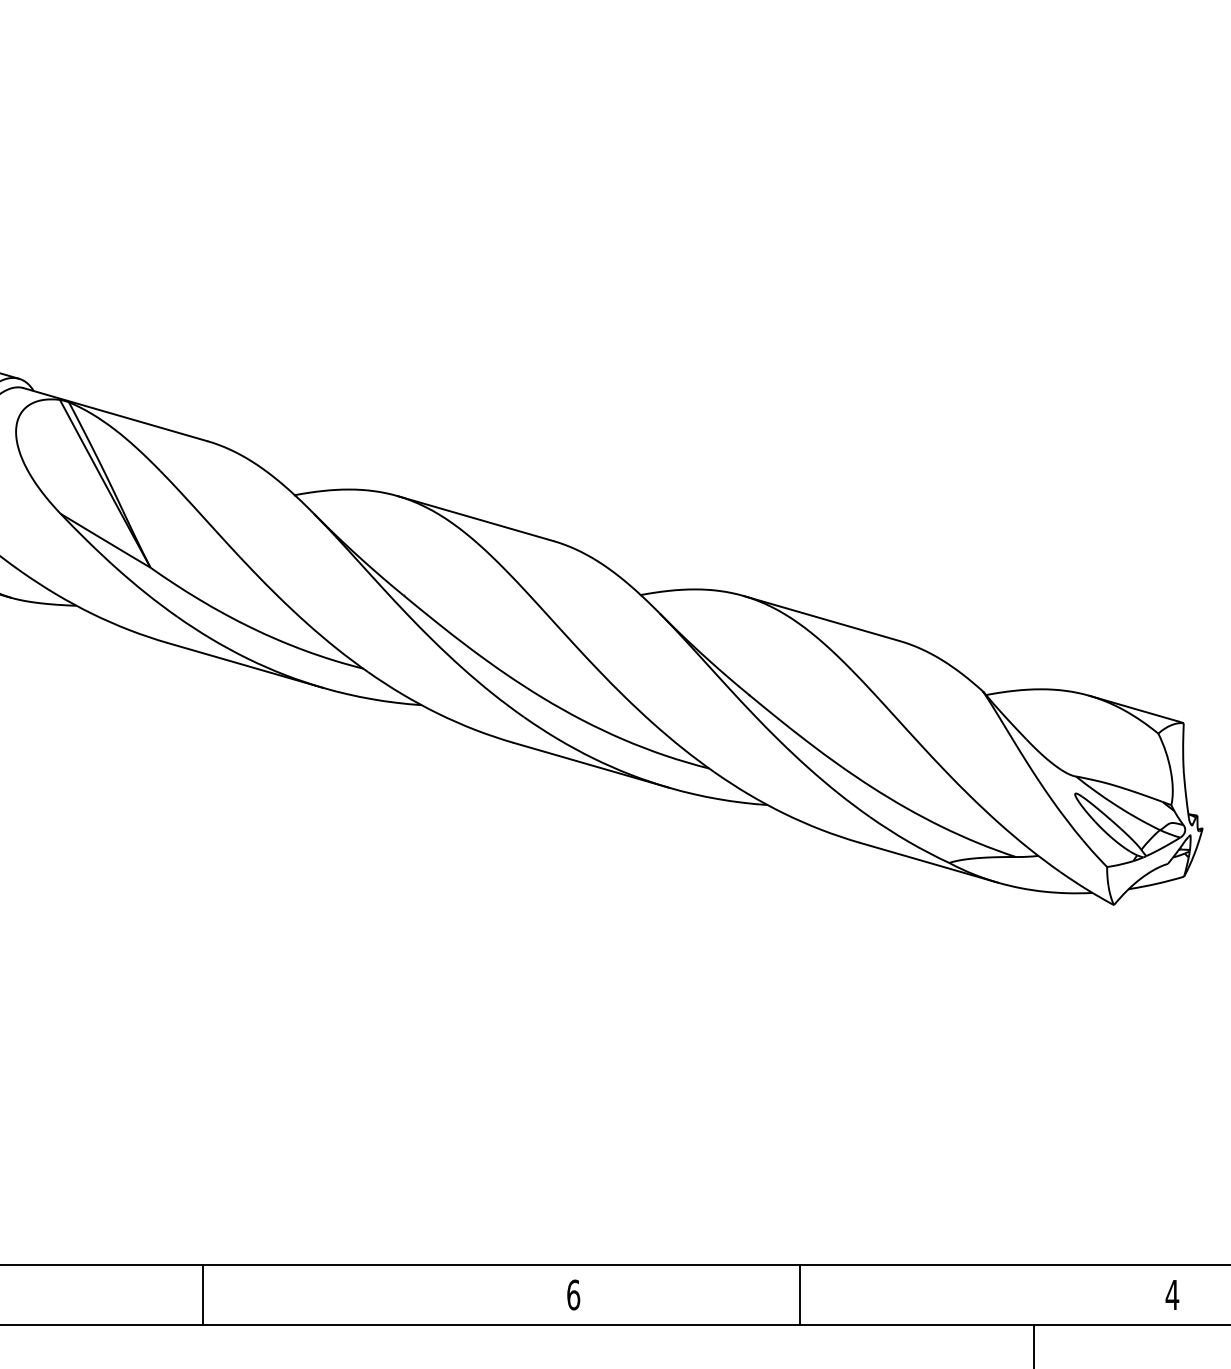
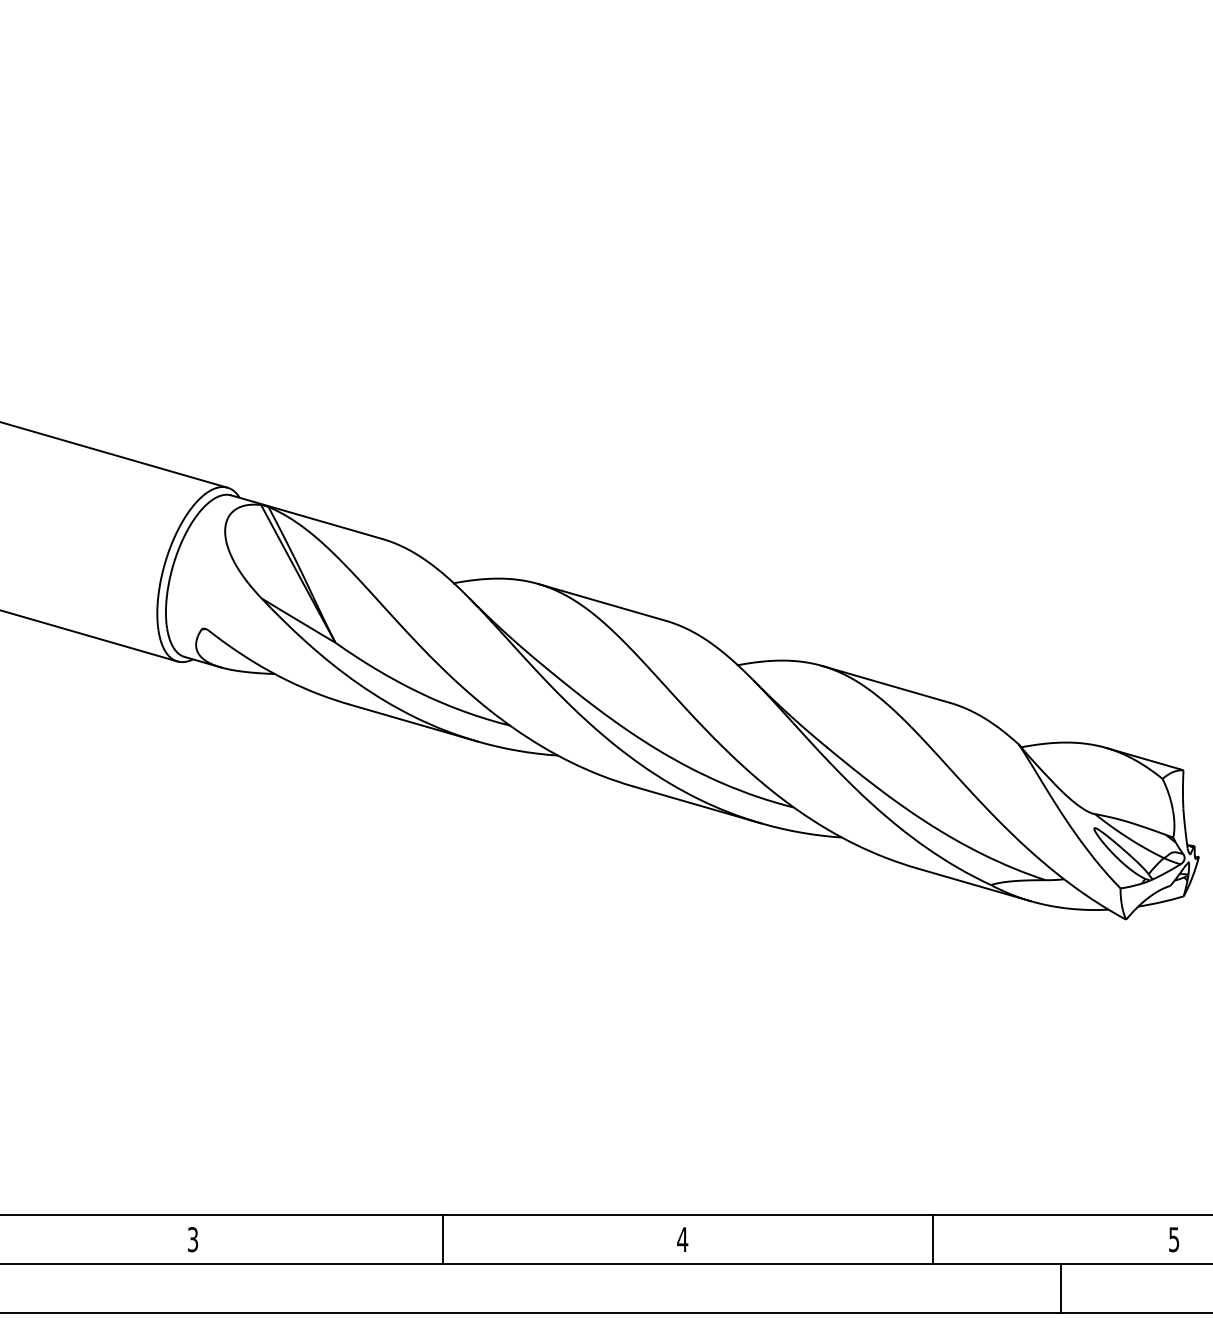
line: (202, 1294) -> (442, 1239), moved
text: (573, 1294) -> (682, 1239), 6 -> 4
line: (799, 1294) -> (933, 1239), moved
text: (1171, 1294) -> (1173, 1239), 4 -> 5

